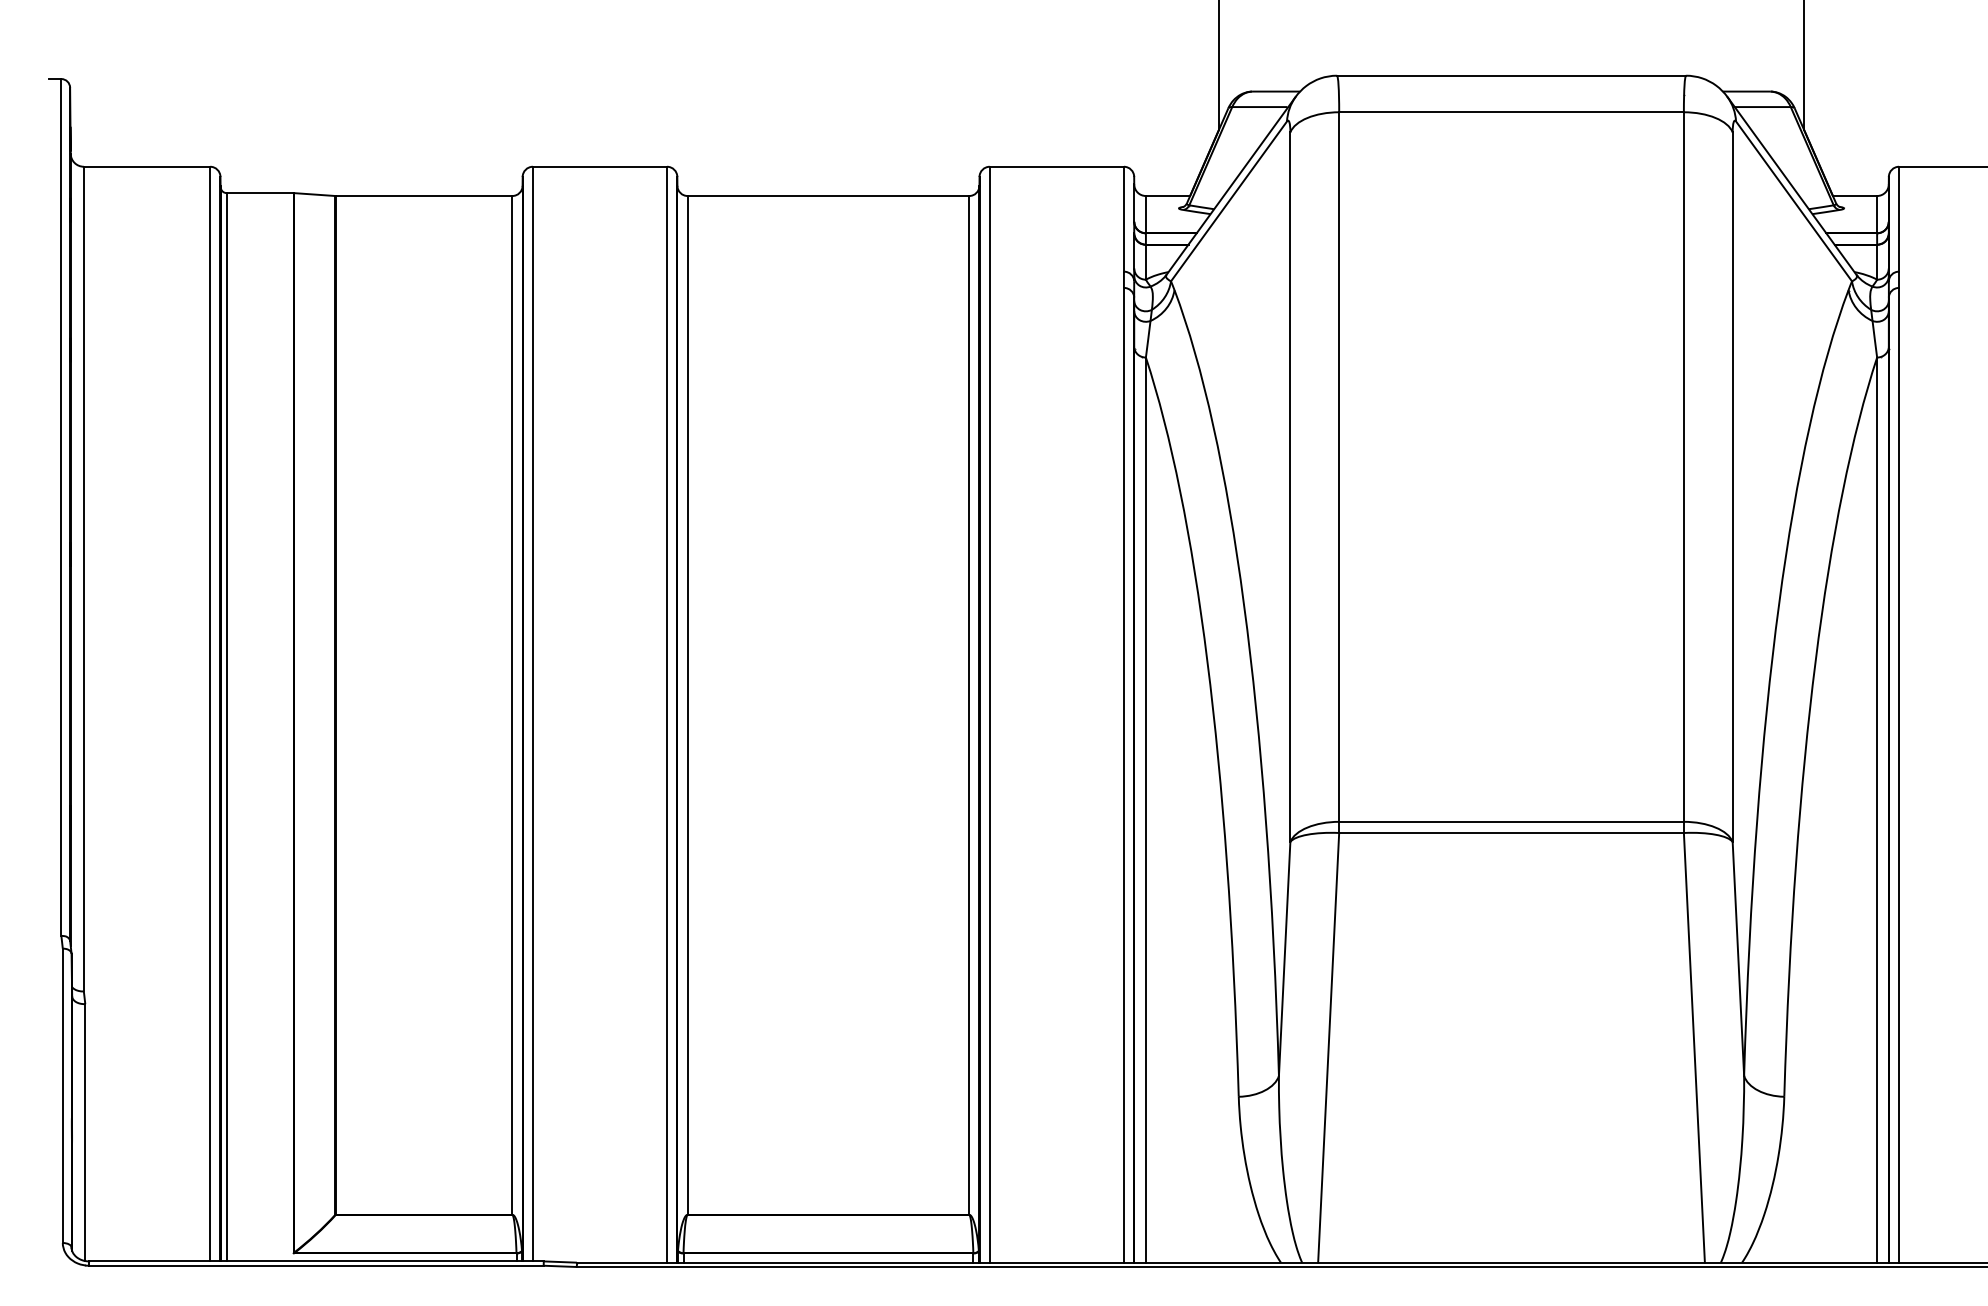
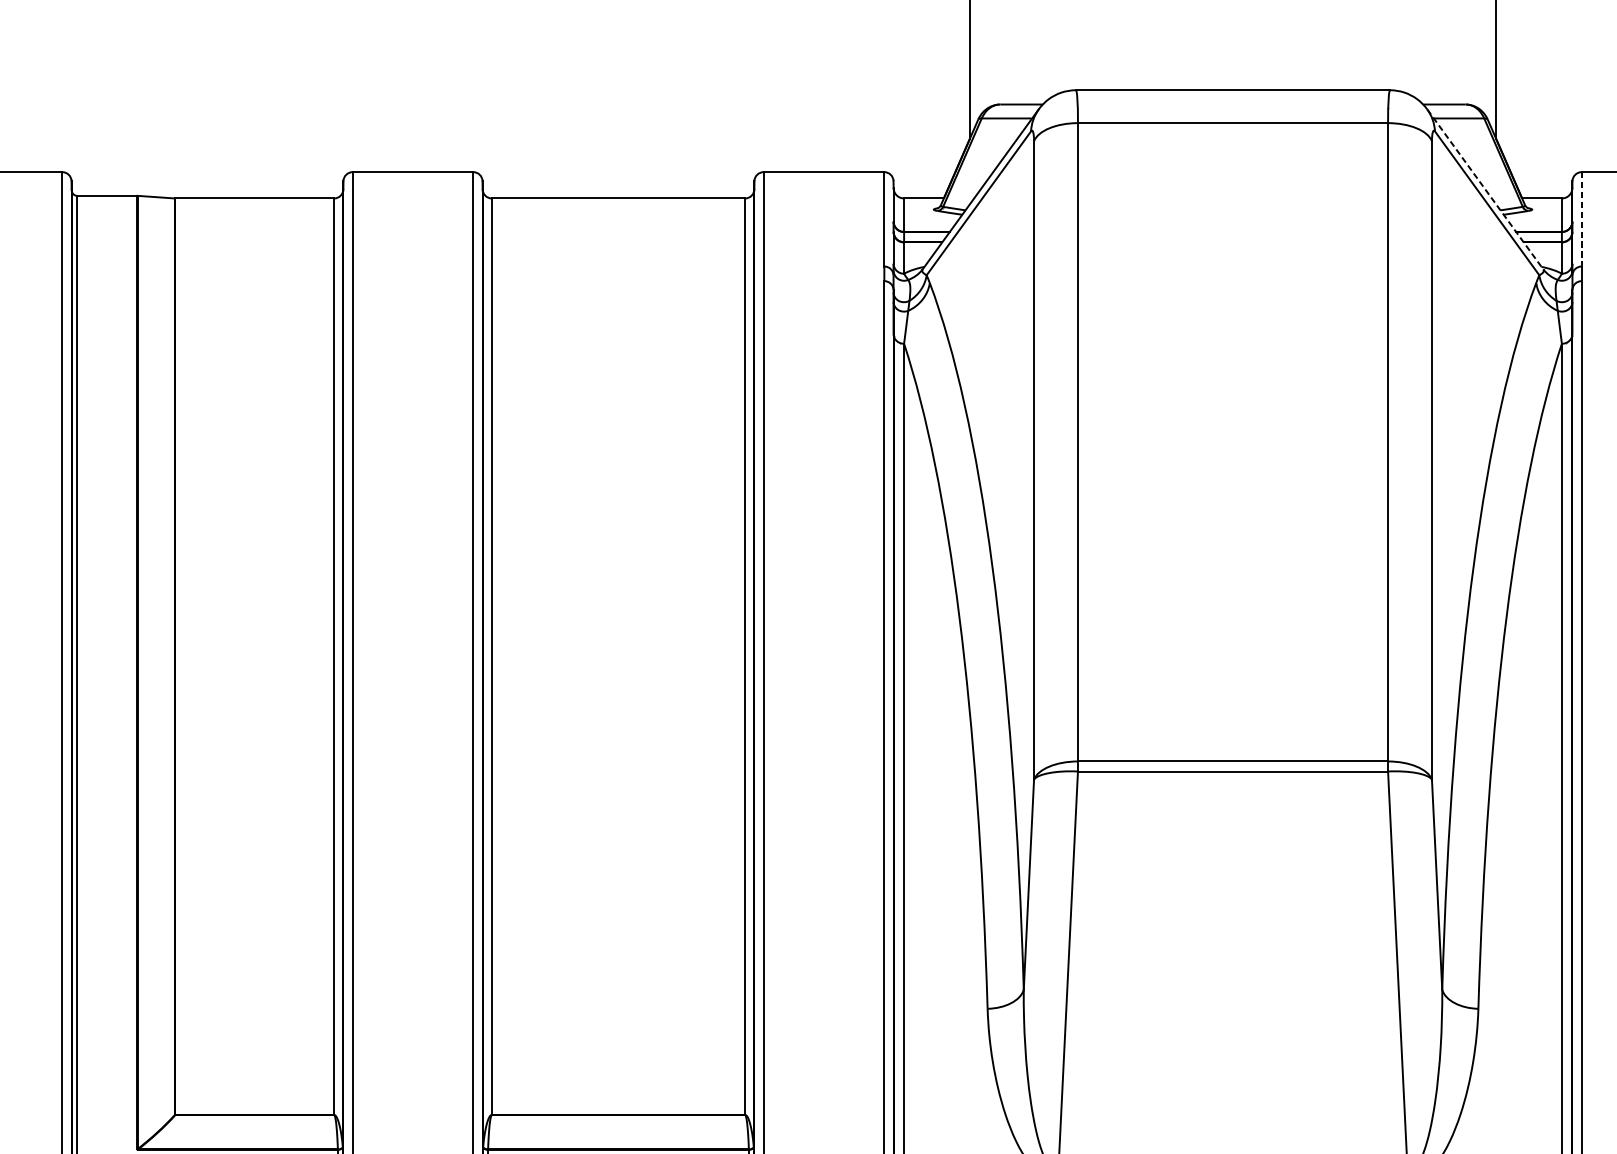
line: (1792, 185) -> (1485, 189), solid -> dashed
line: (1899, 219) -> (1582, 219), solid -> dashed

